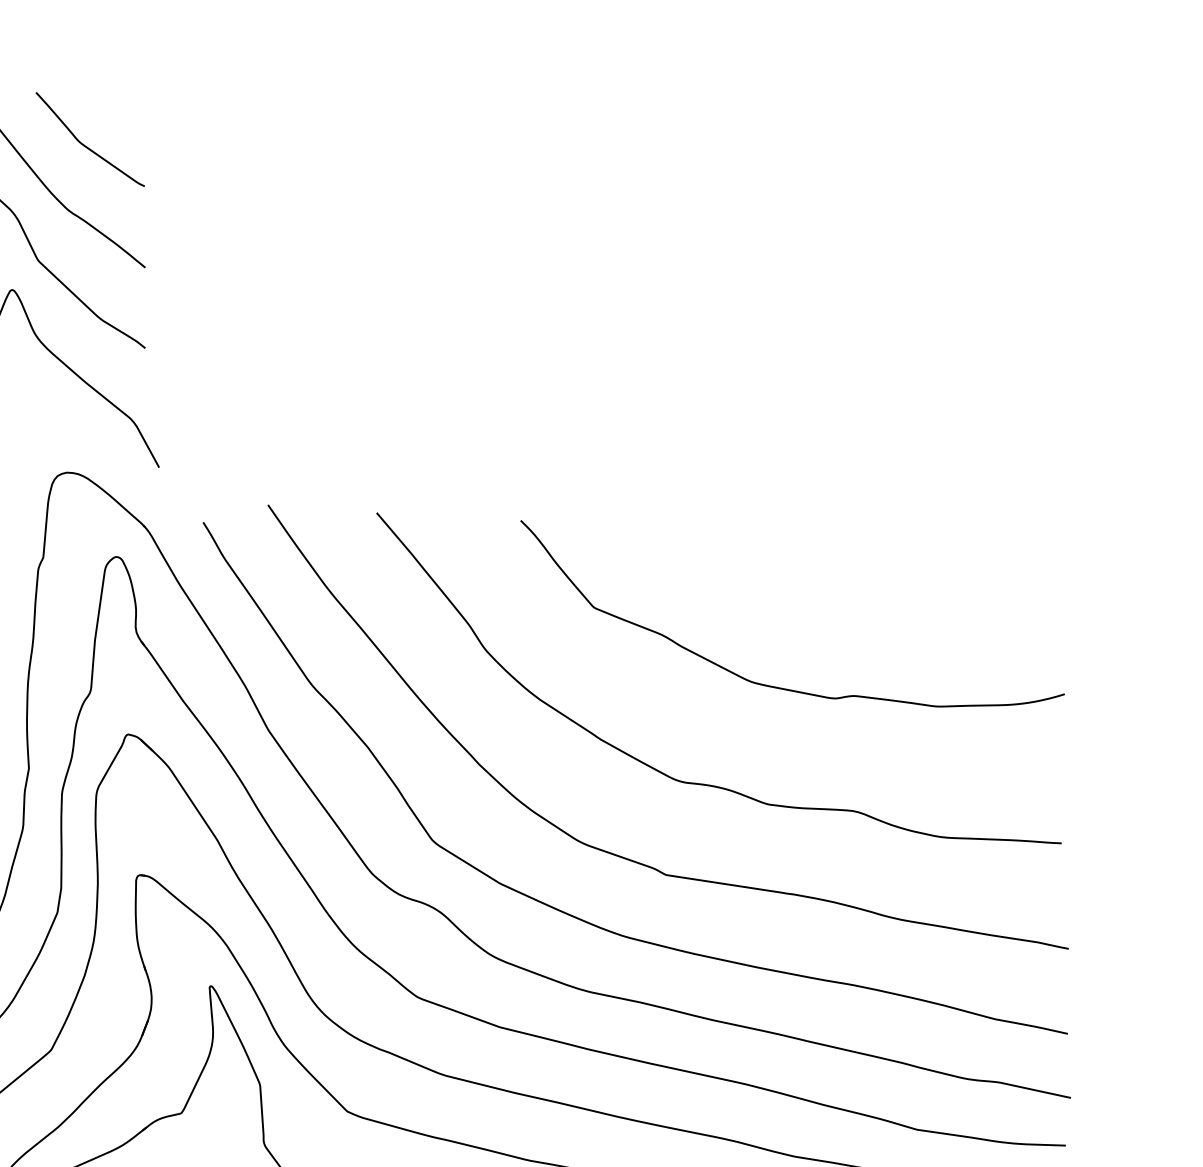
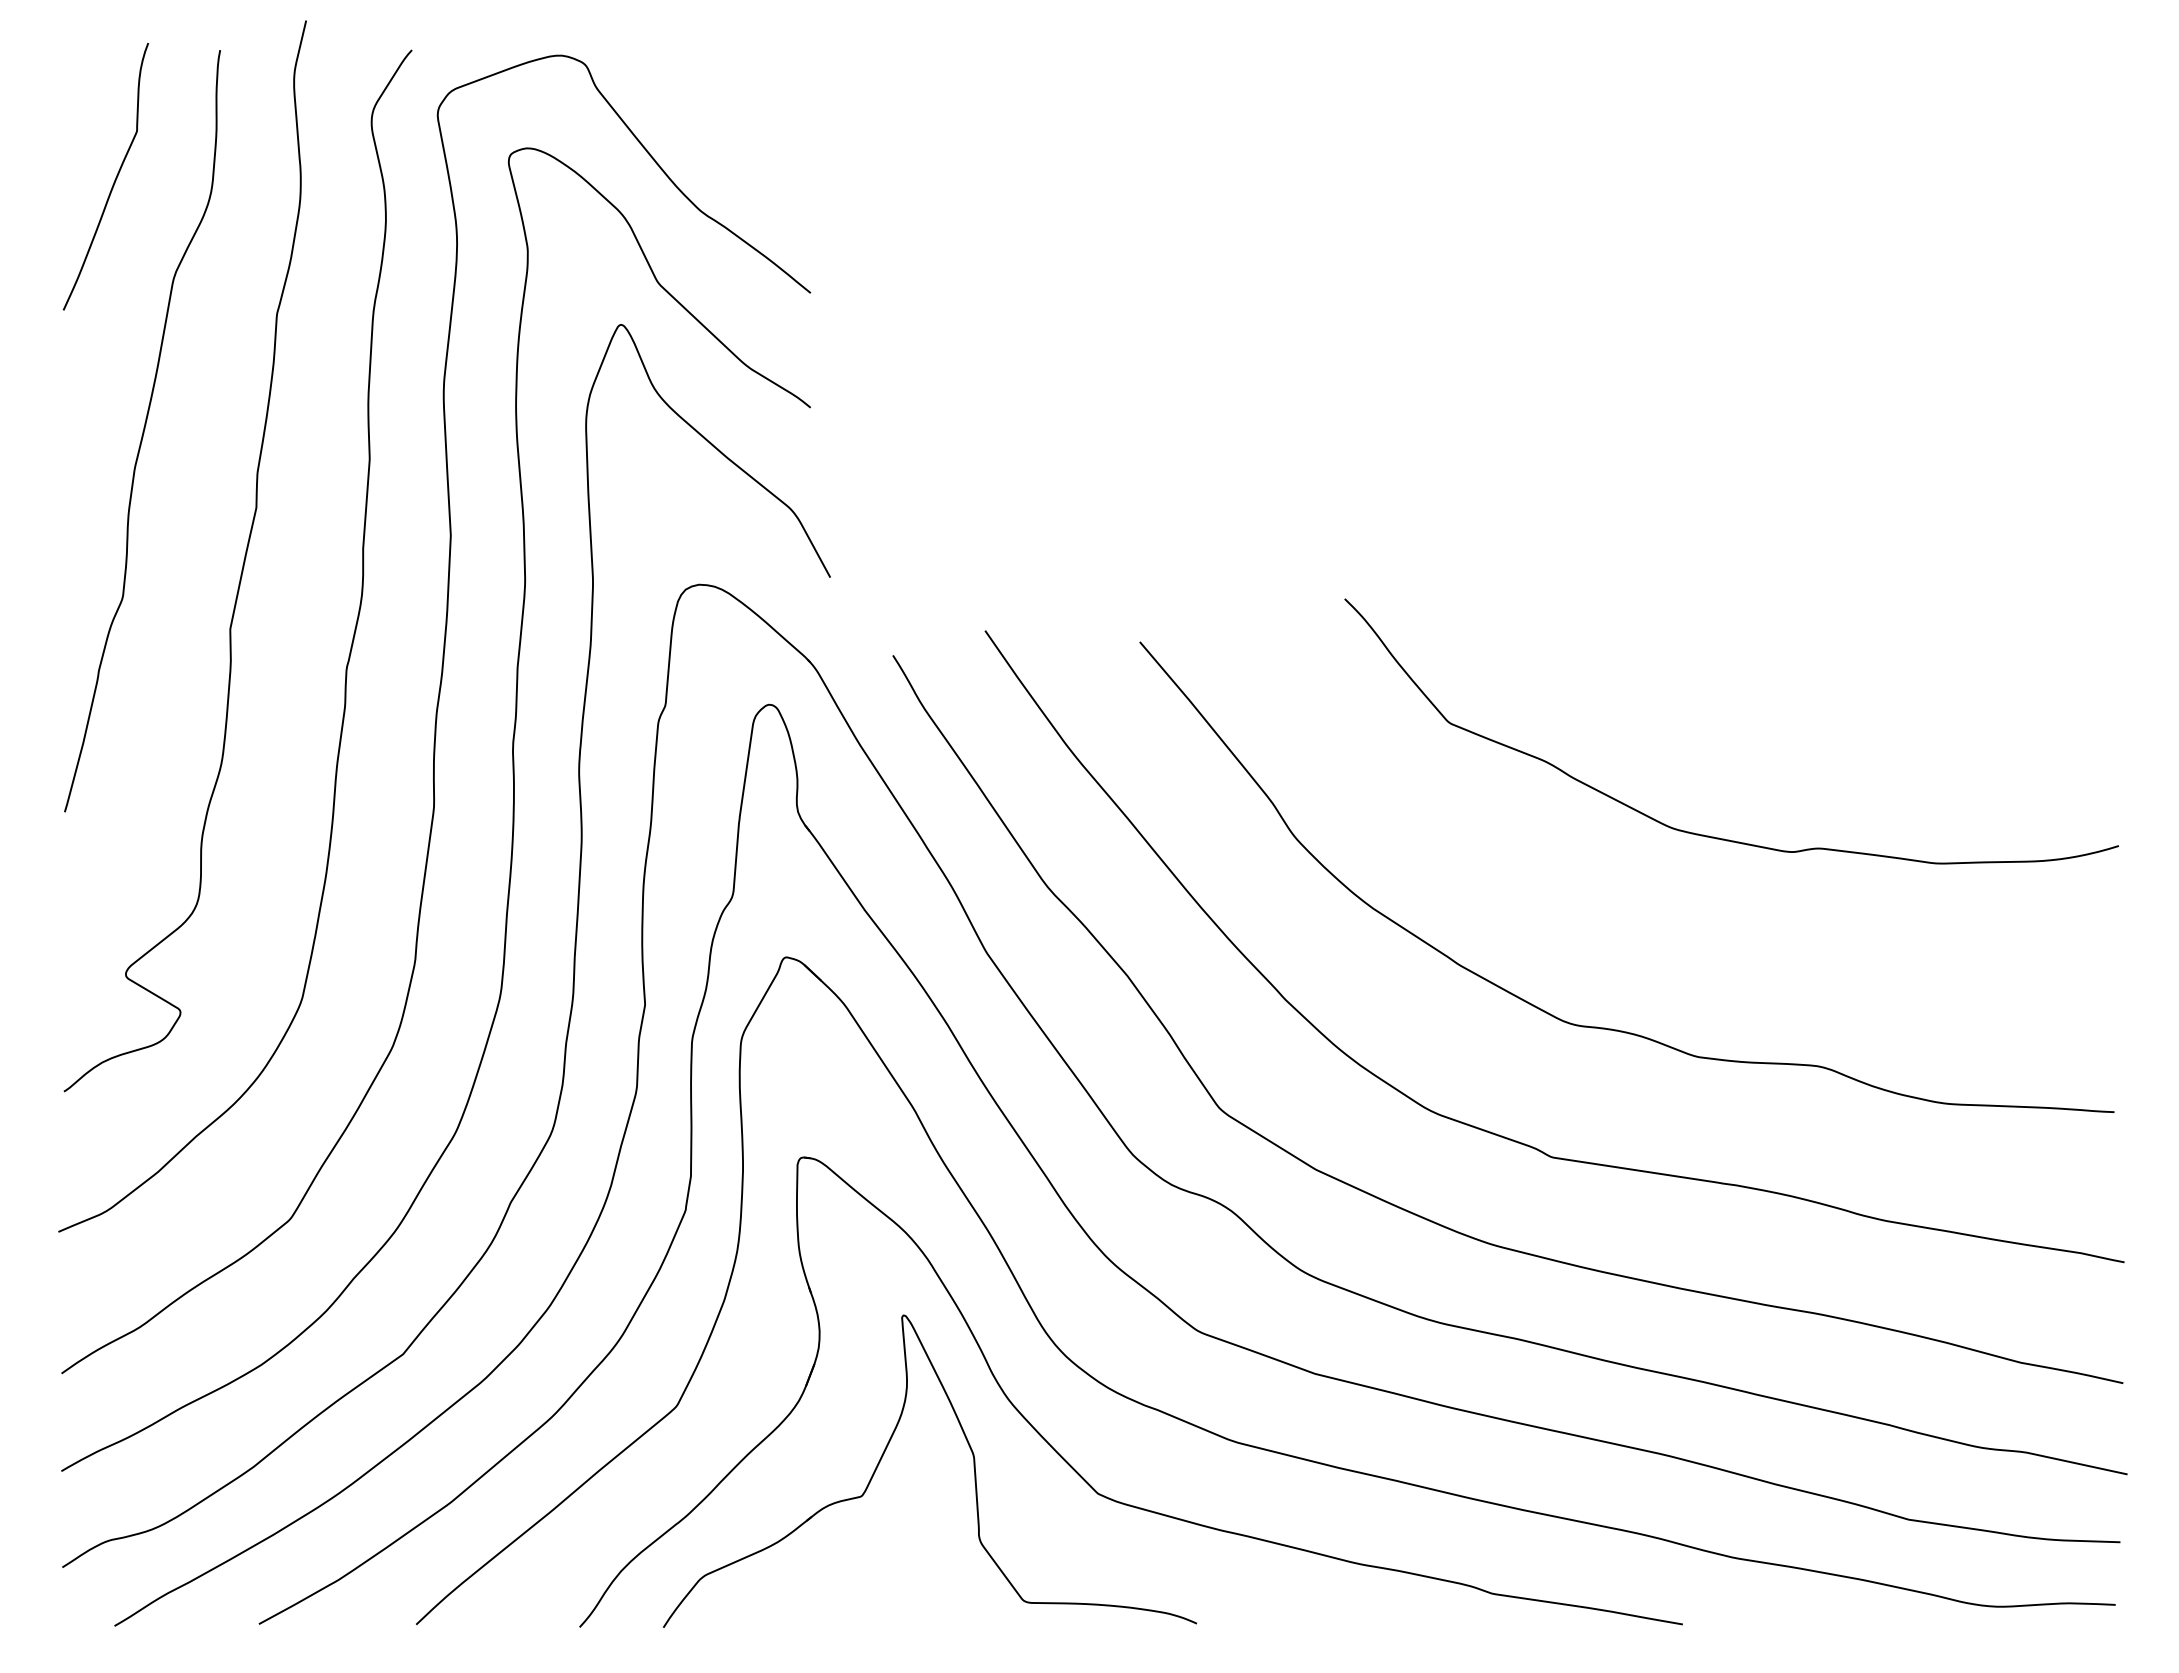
curve: (84, 144) -> (724, 118), removed
curve: (780, 687) -> (1714, 836), moved

